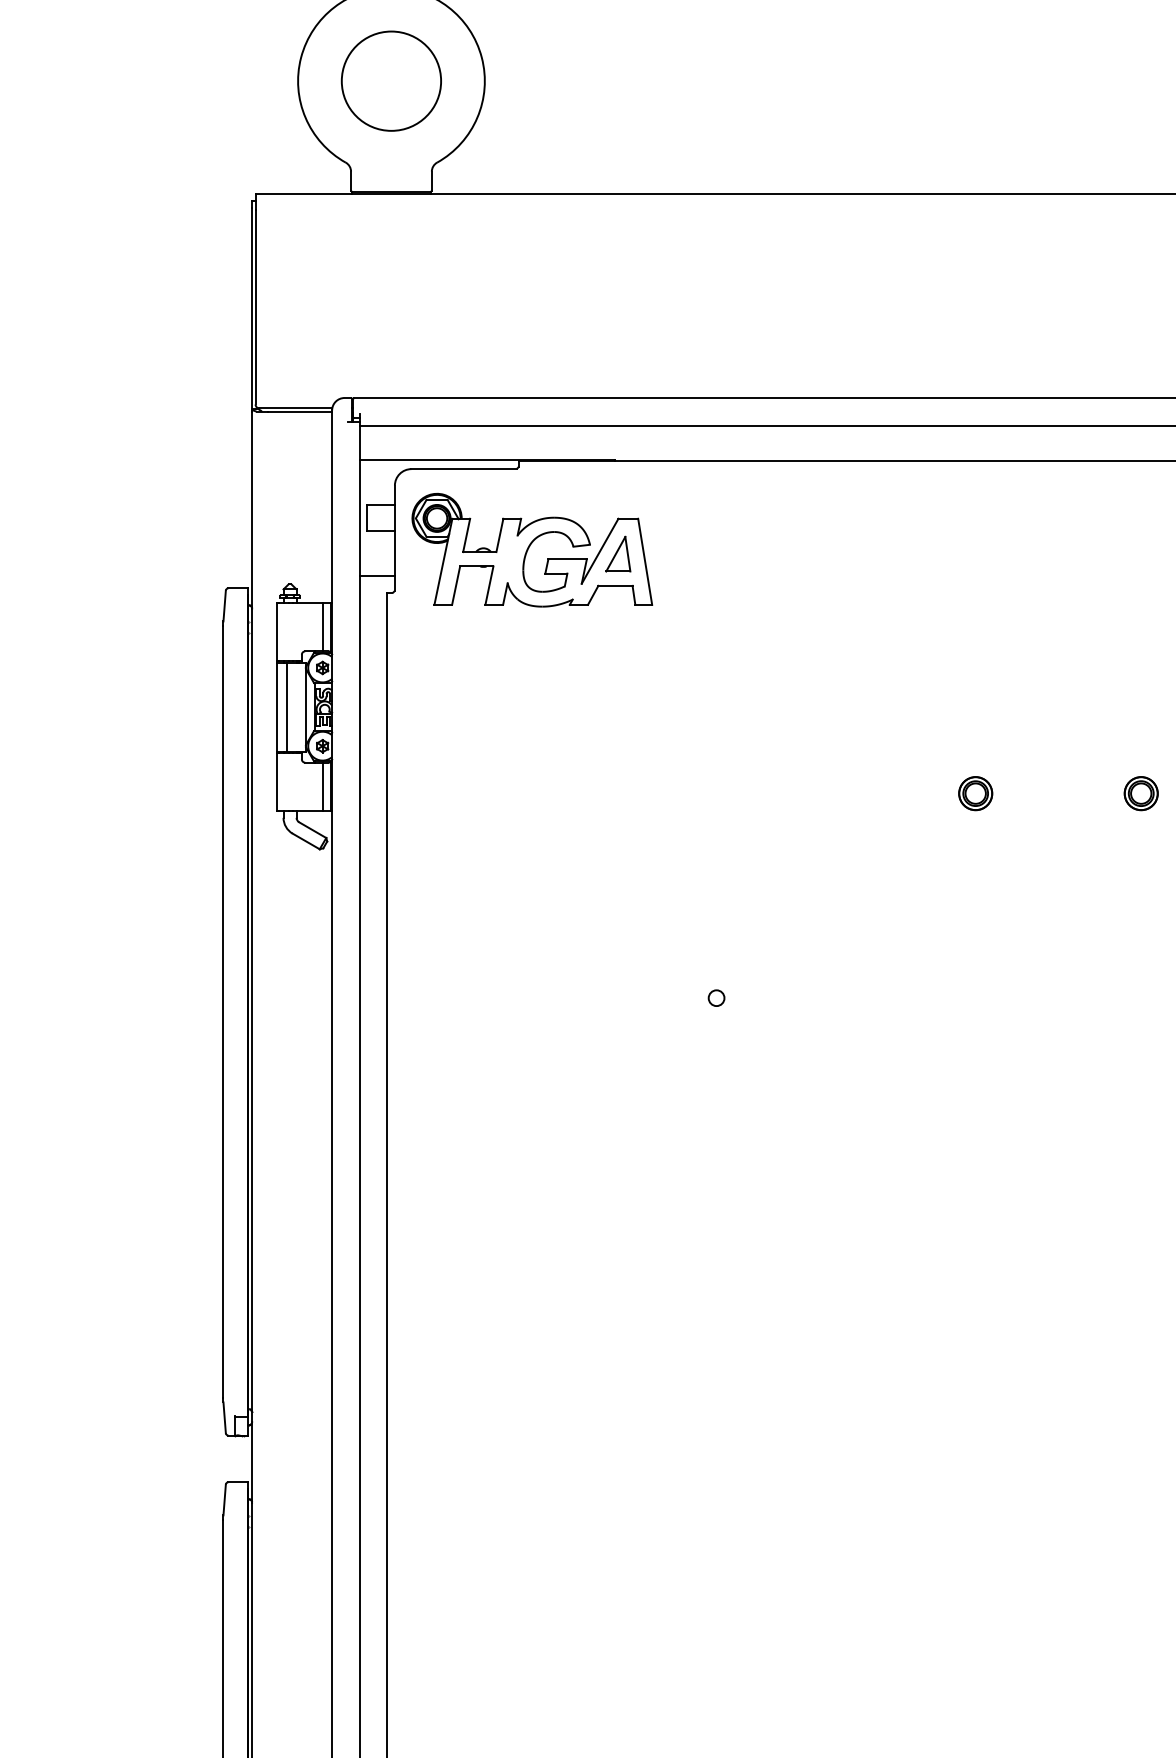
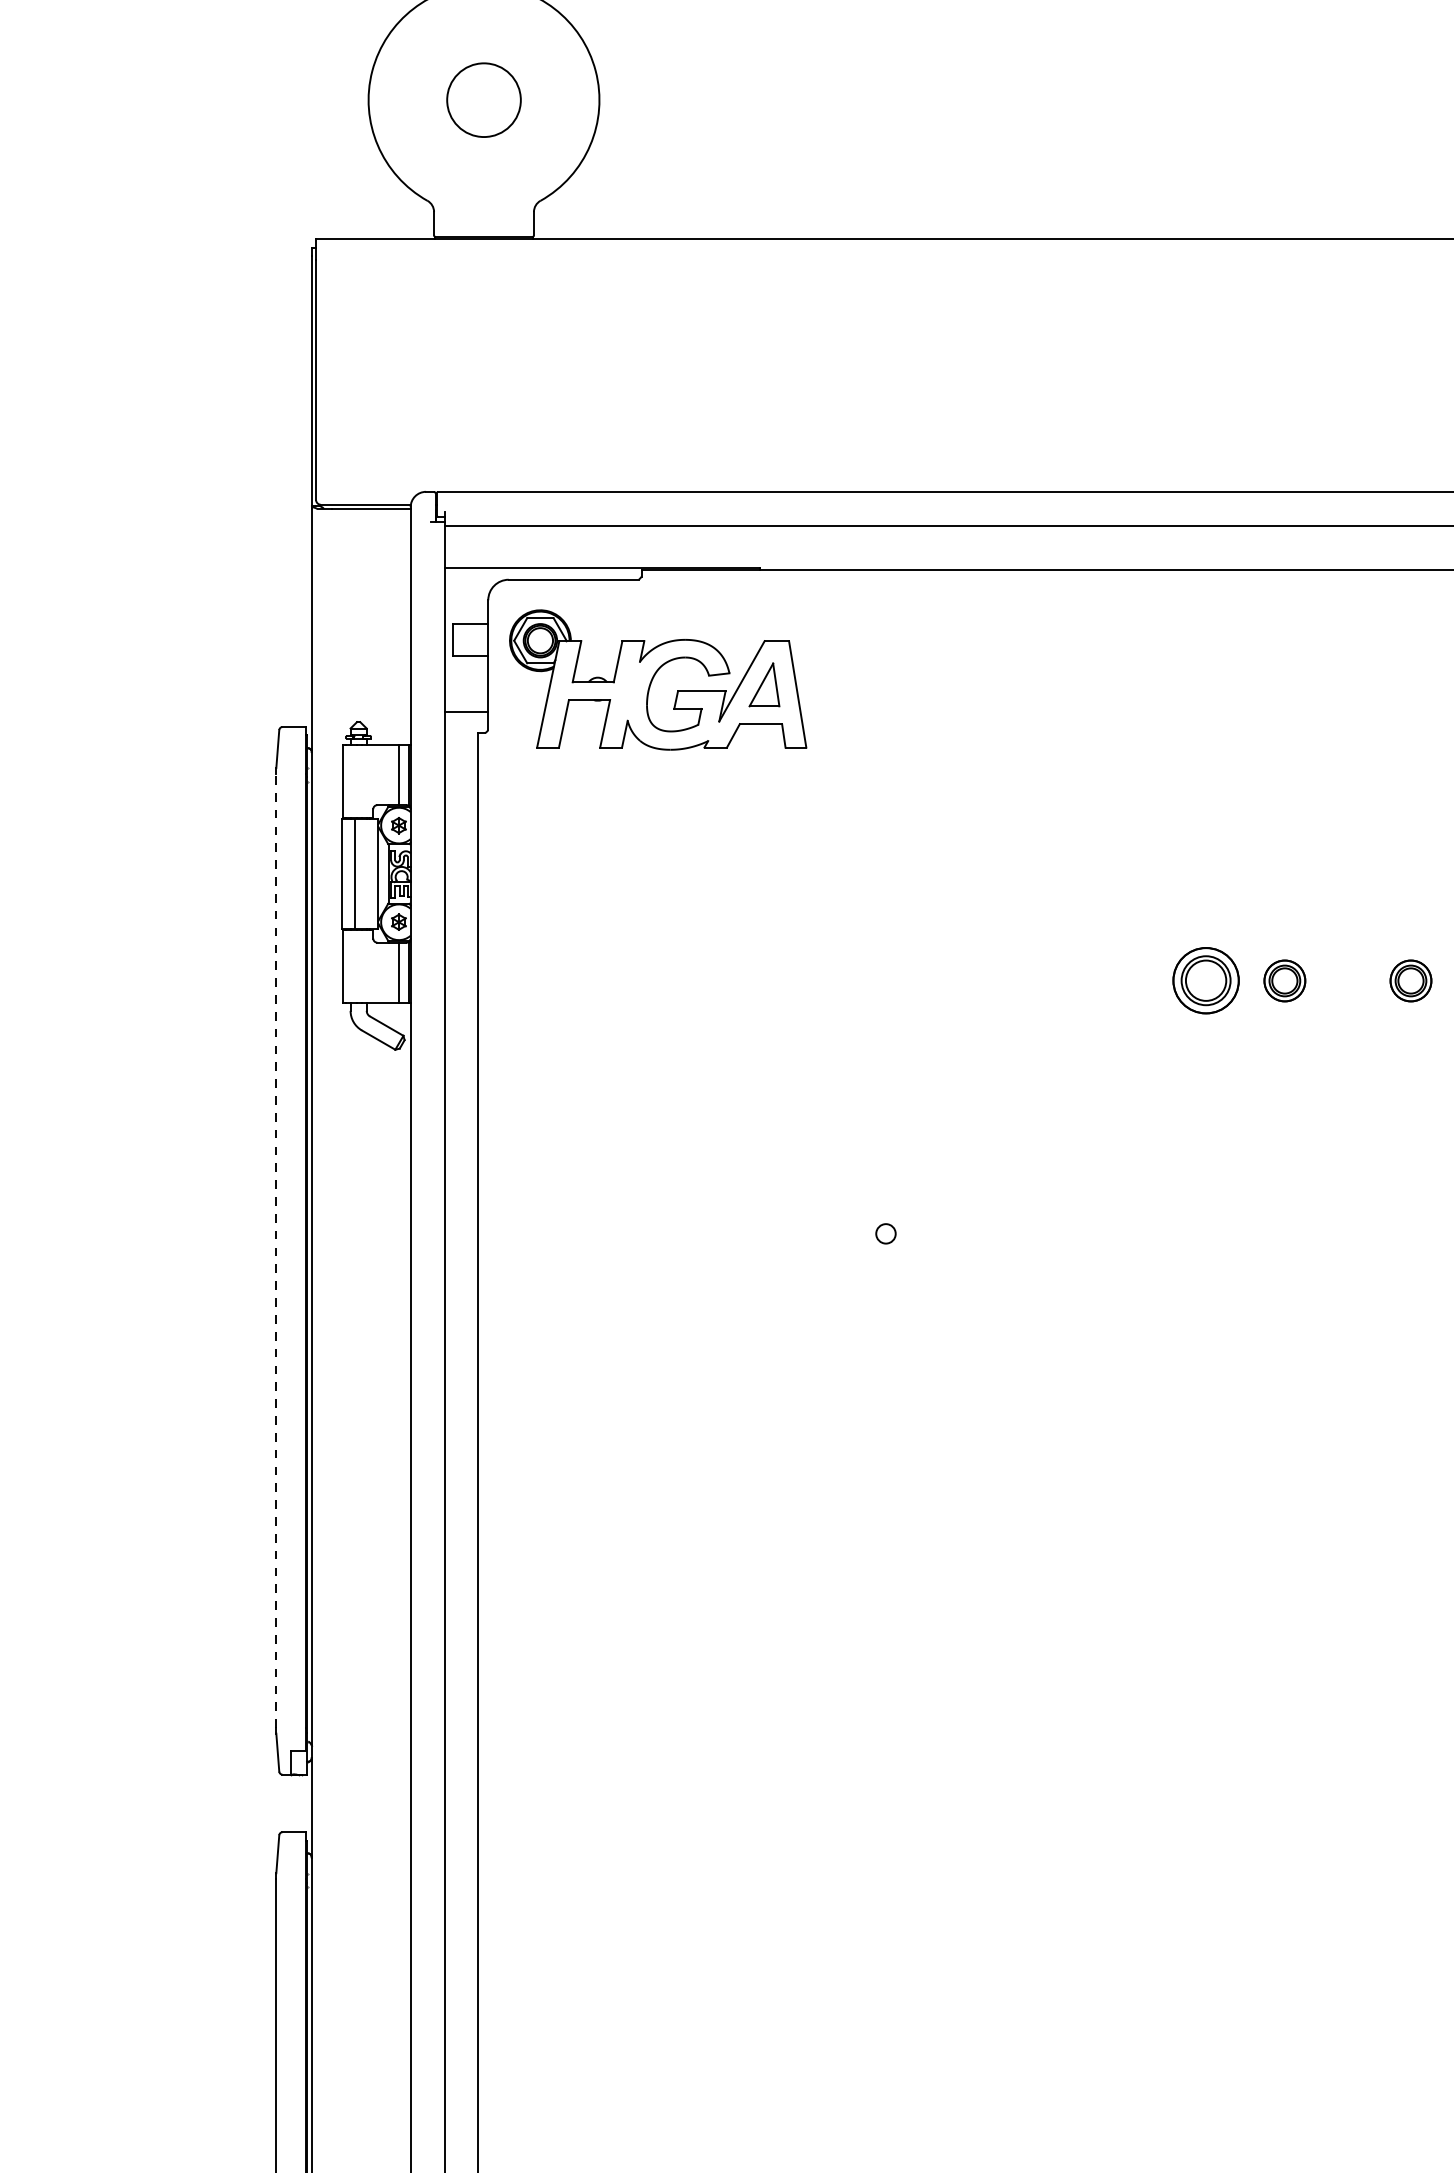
circle: (391, 80) -> (484, 99), size x0.6
part: (975, 793) -> (1206, 980), size x1.6
part: (1038, 793) -> (1283, 980), added
line: (223, 1011) -> (276, 1250), solid -> dashed

